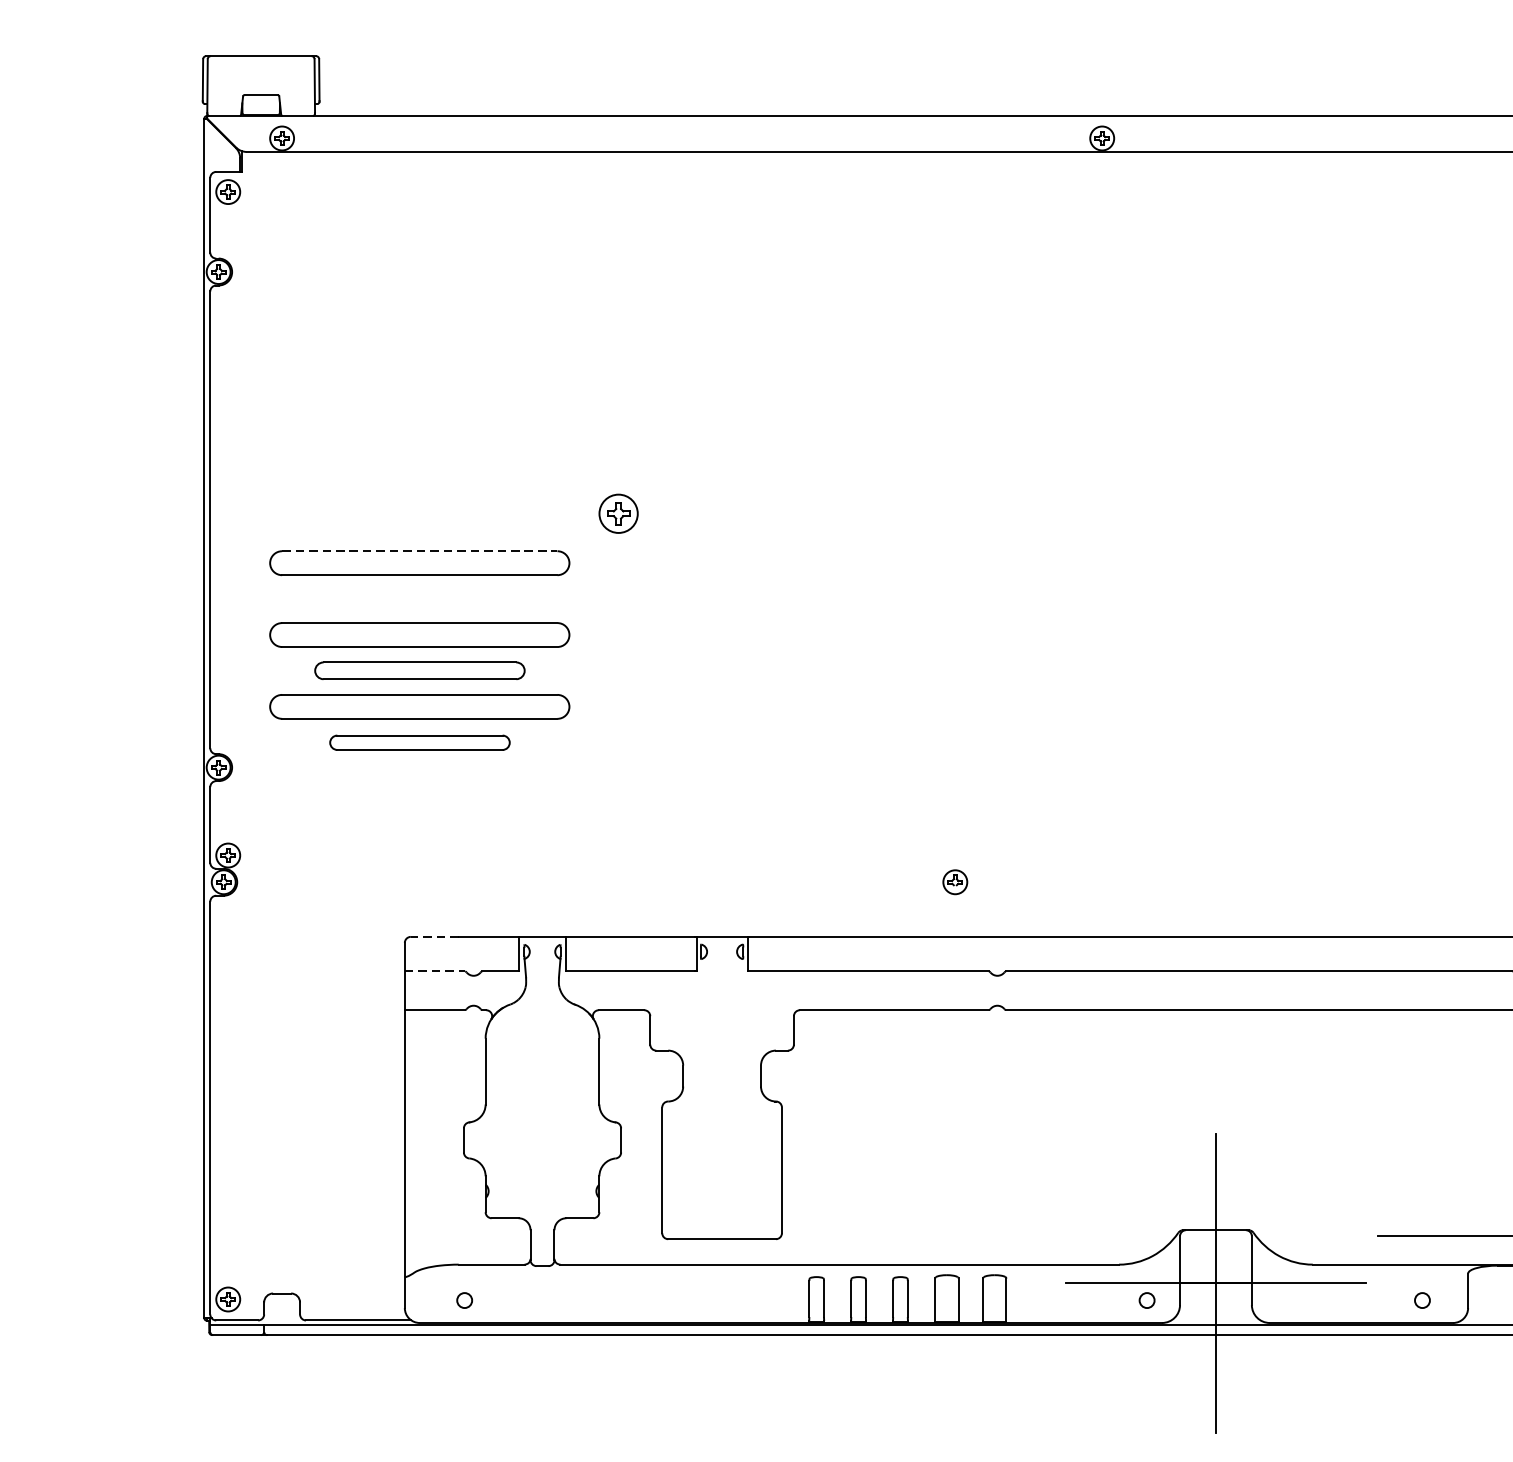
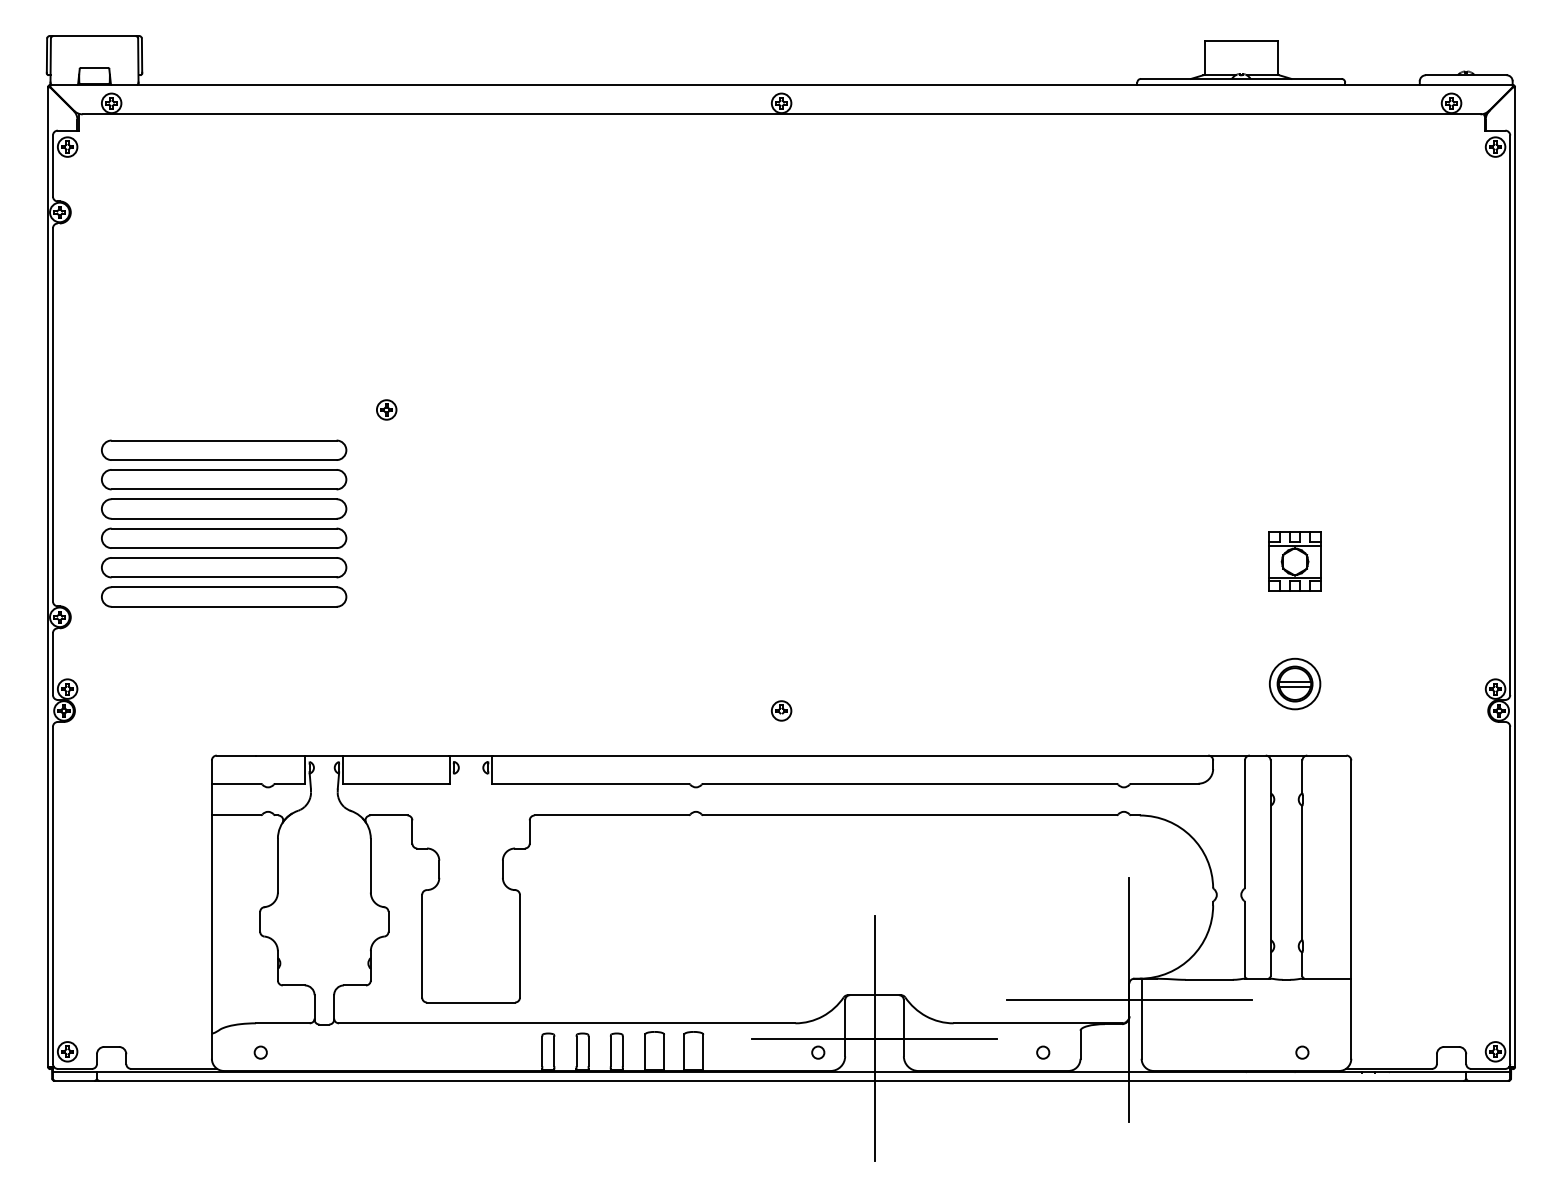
part: (618, 513) -> (386, 409), size x0.62
line: (420, 551) -> (224, 440), dashed -> solid
part: (420, 598) -> (224, 479), added
part: (420, 669) -> (224, 537), size x1.43
part: (420, 742) -> (224, 596), size x1.67
part: (955, 881) -> (781, 710), moved
line: (434, 936) -> (236, 755), dashed -> solid
line: (434, 971) -> (236, 783), dashed -> solid

